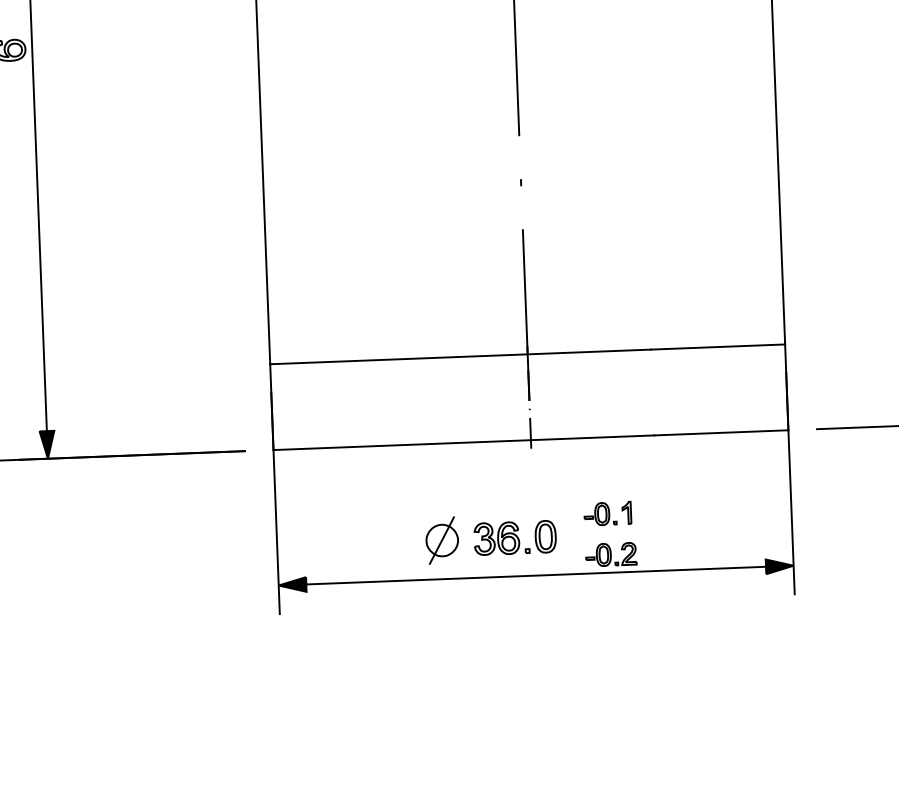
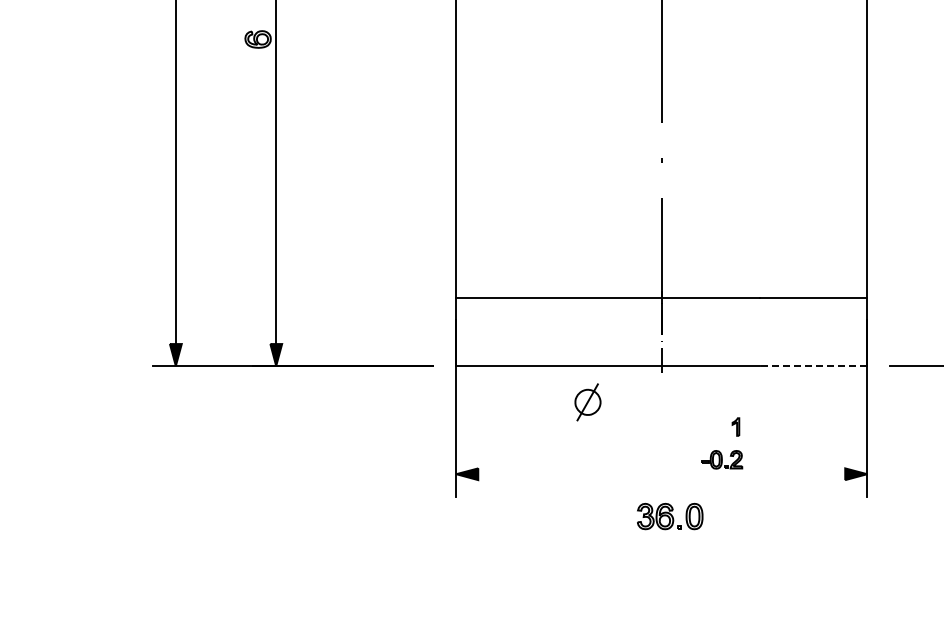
line: (721, 433) -> (813, 366), solid -> dashed
part: (599, 513) -> (714, 426), removed
part: (515, 537) -> (670, 516), moved
part: (441, 540) -> (587, 402), moved
line: (535, 576) -> (661, 474), removed

